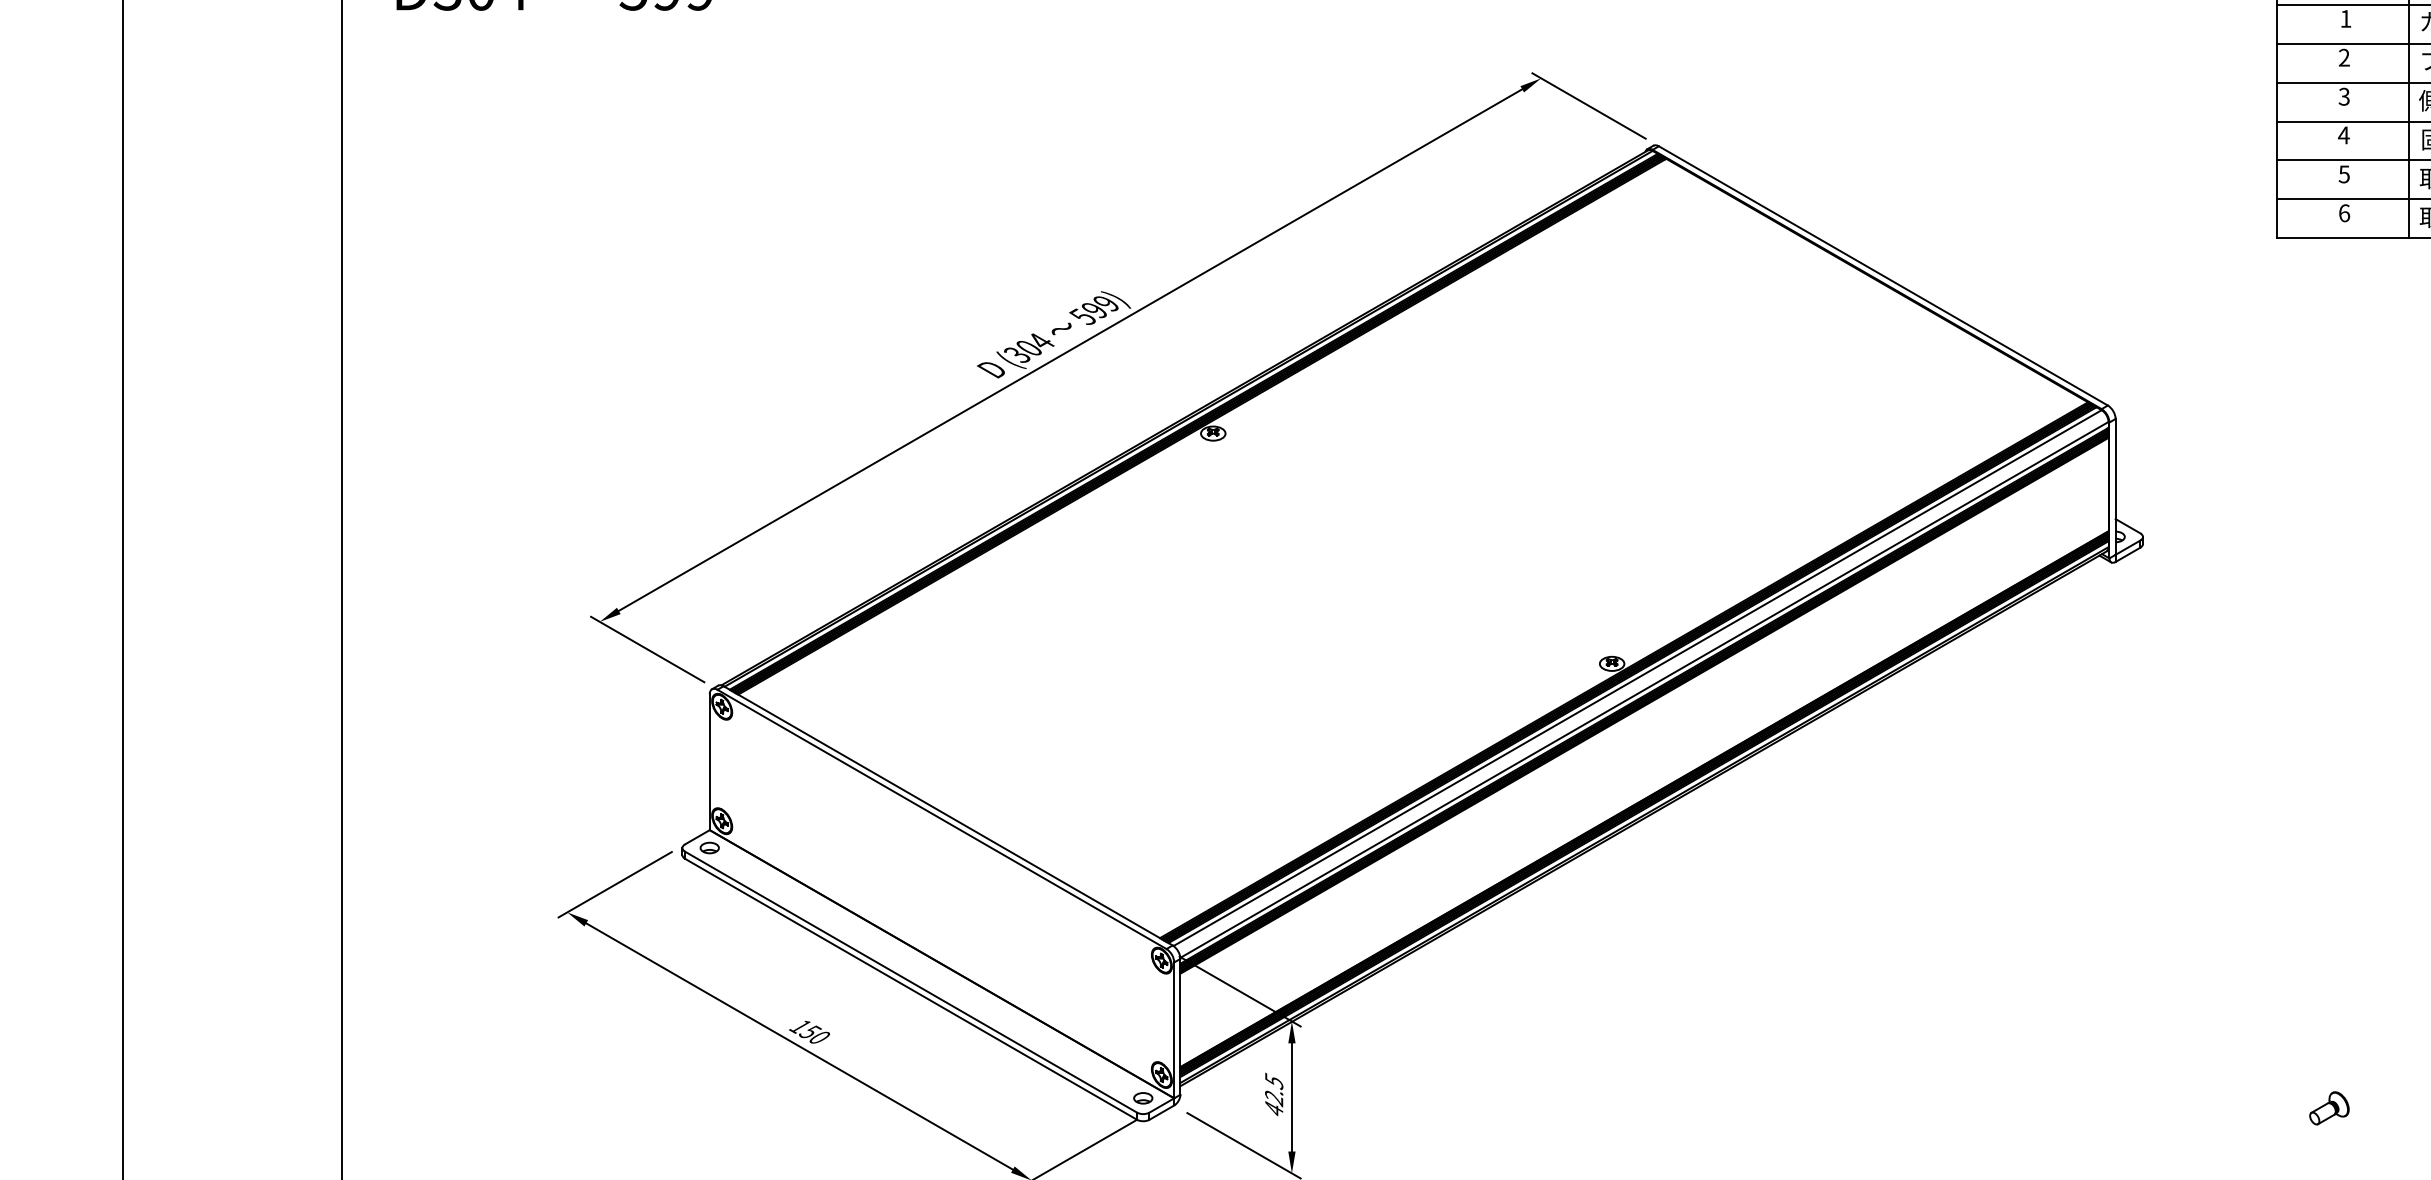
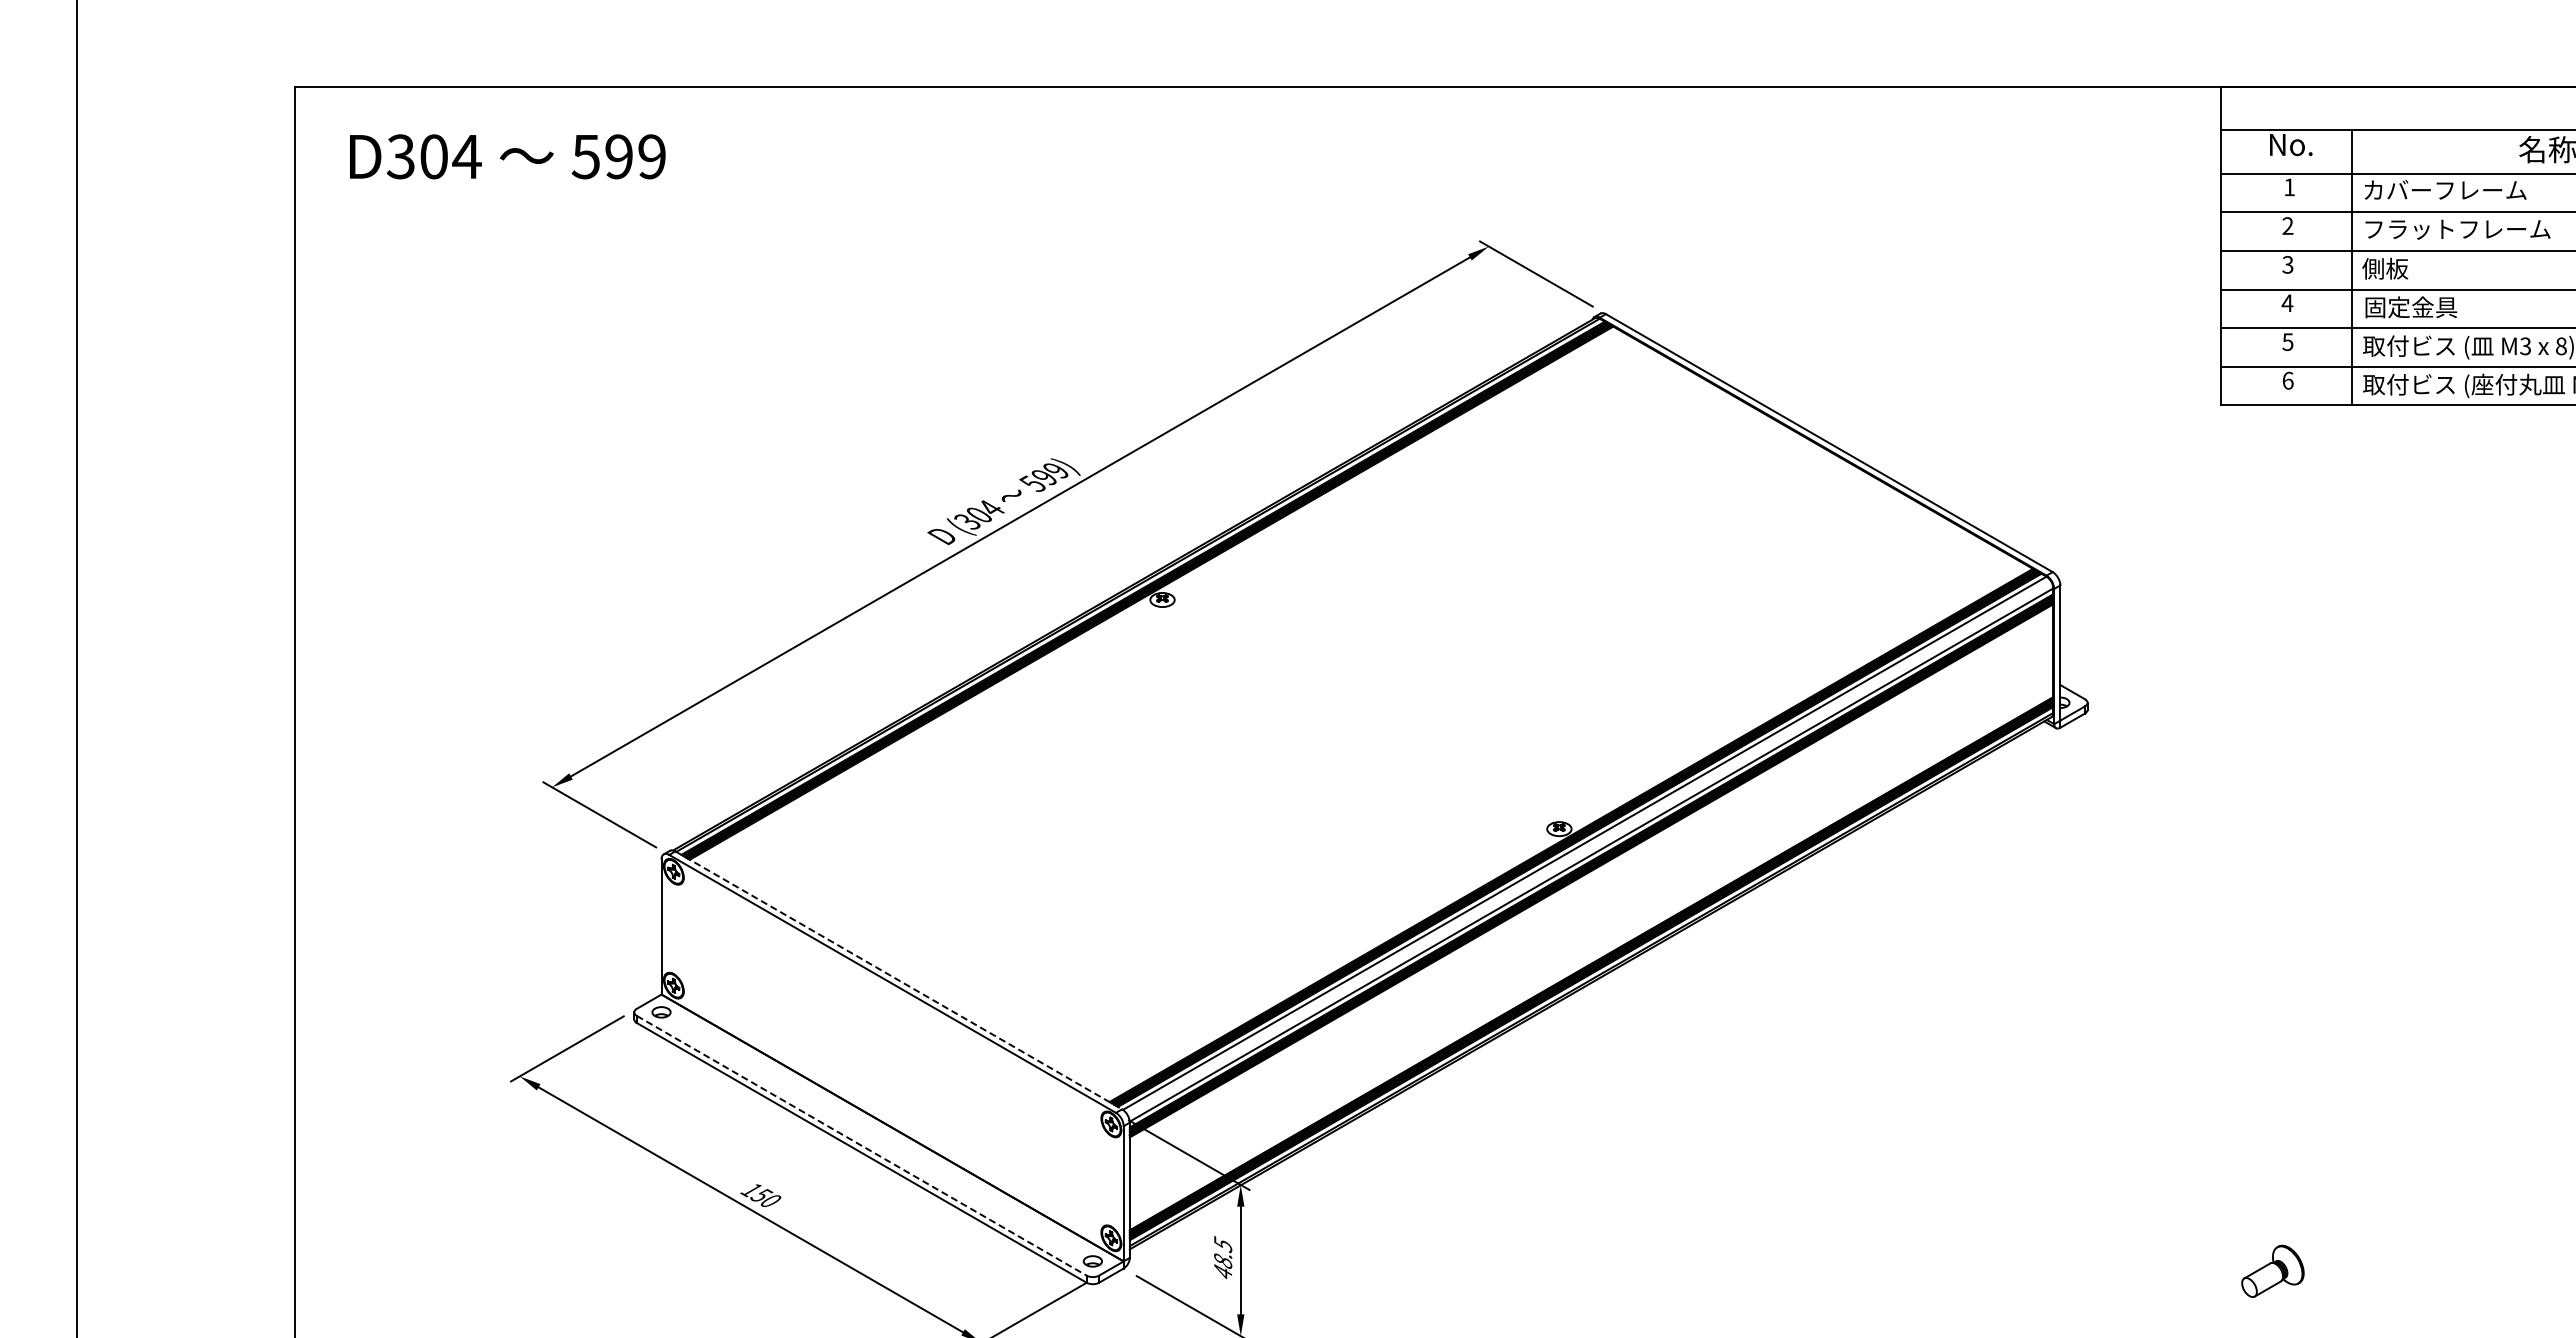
line: (947, 816) -> (898, 980), solid -> dashed
line: (910, 981) -> (861, 1145), solid -> dashed
text: (1274, 1098) -> (1223, 1261), 42.5 -> 48.5
part: (2329, 1108) -> (2273, 1271), size x1.6

